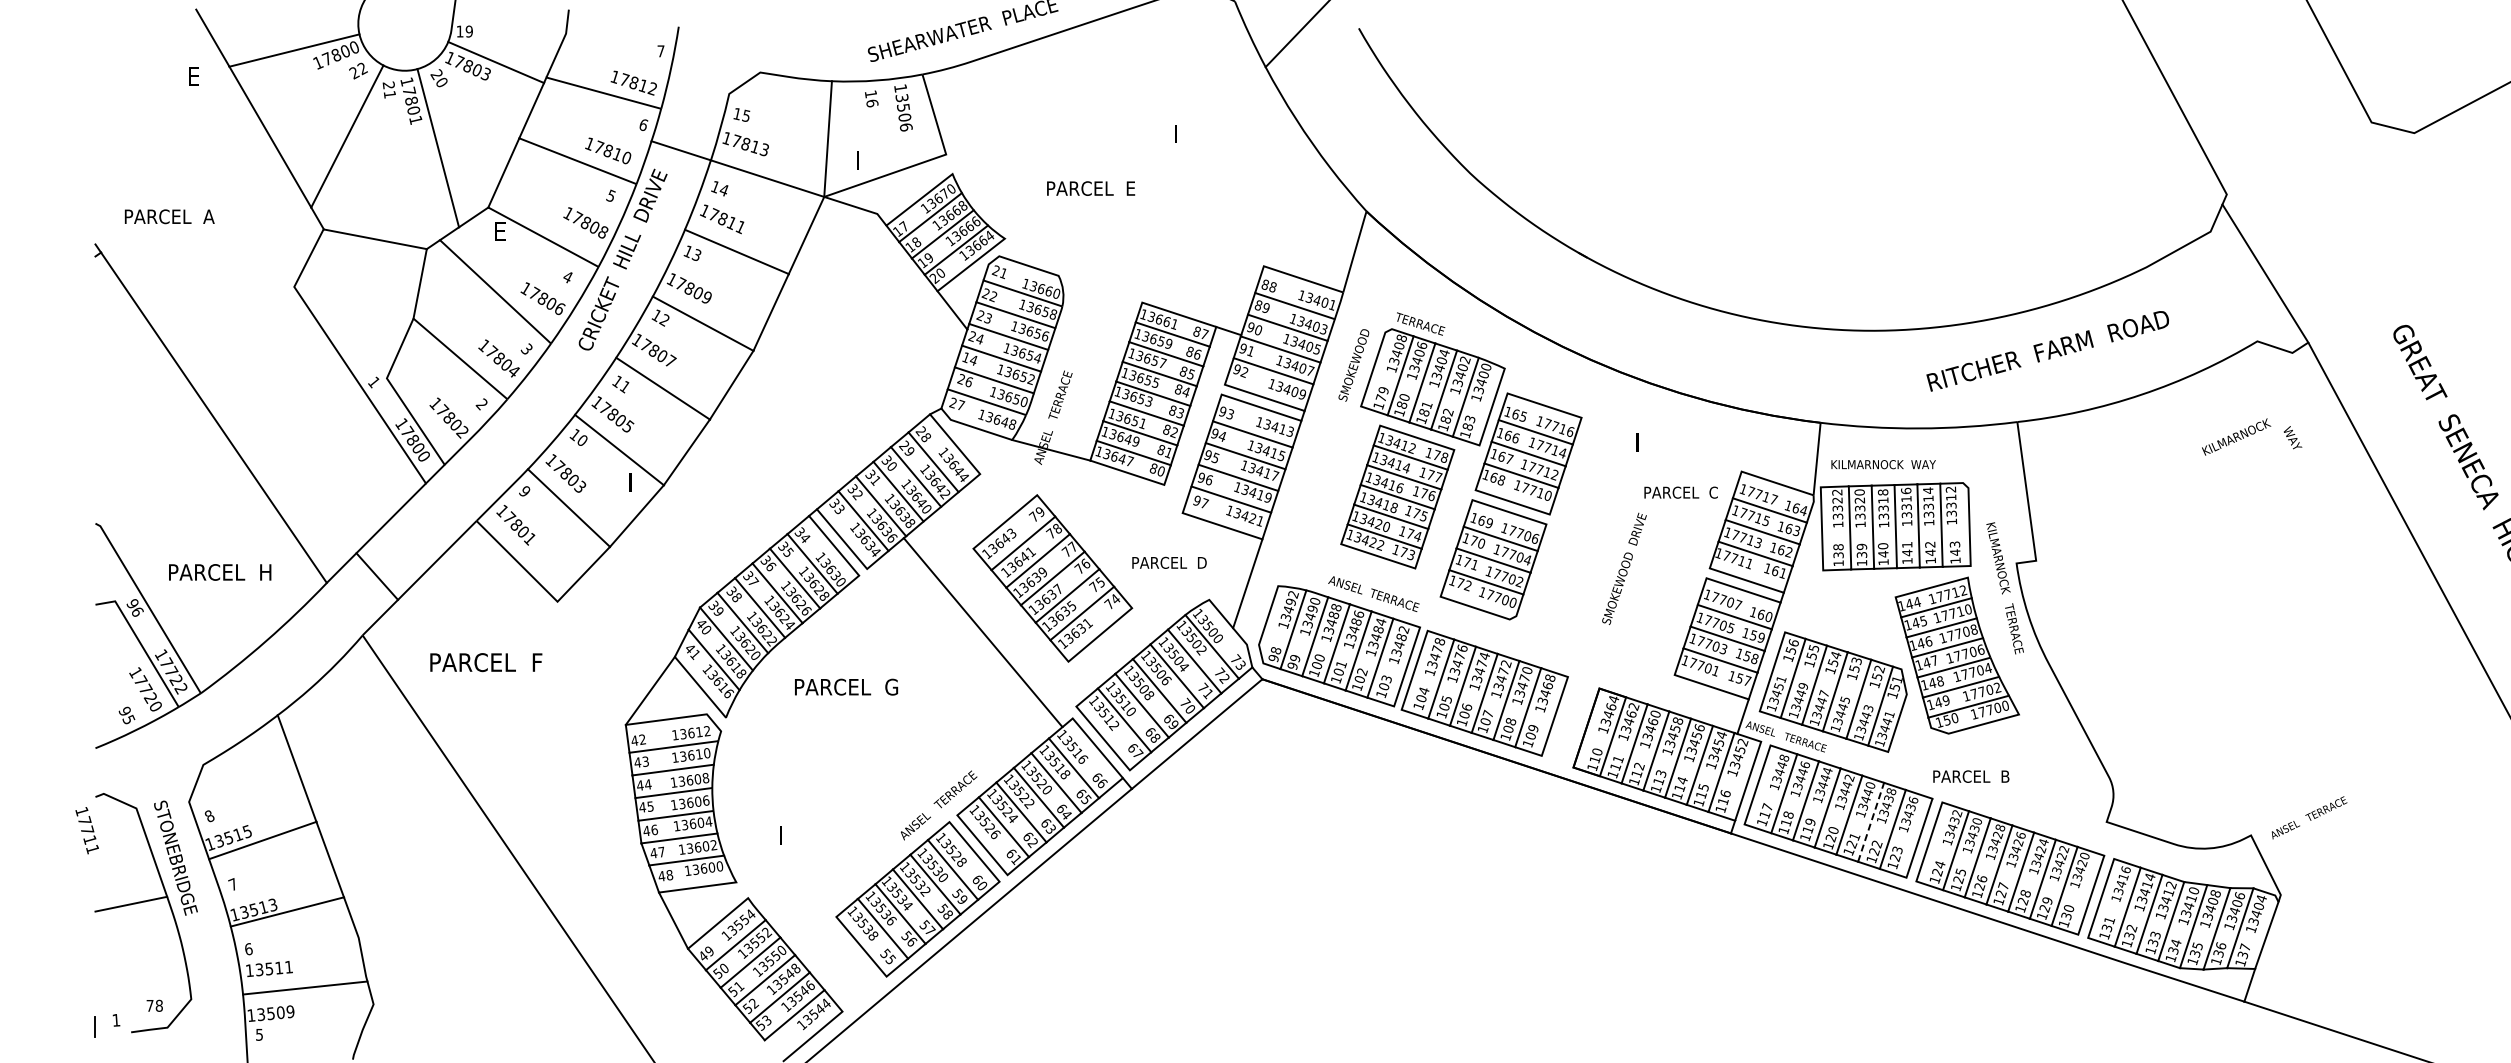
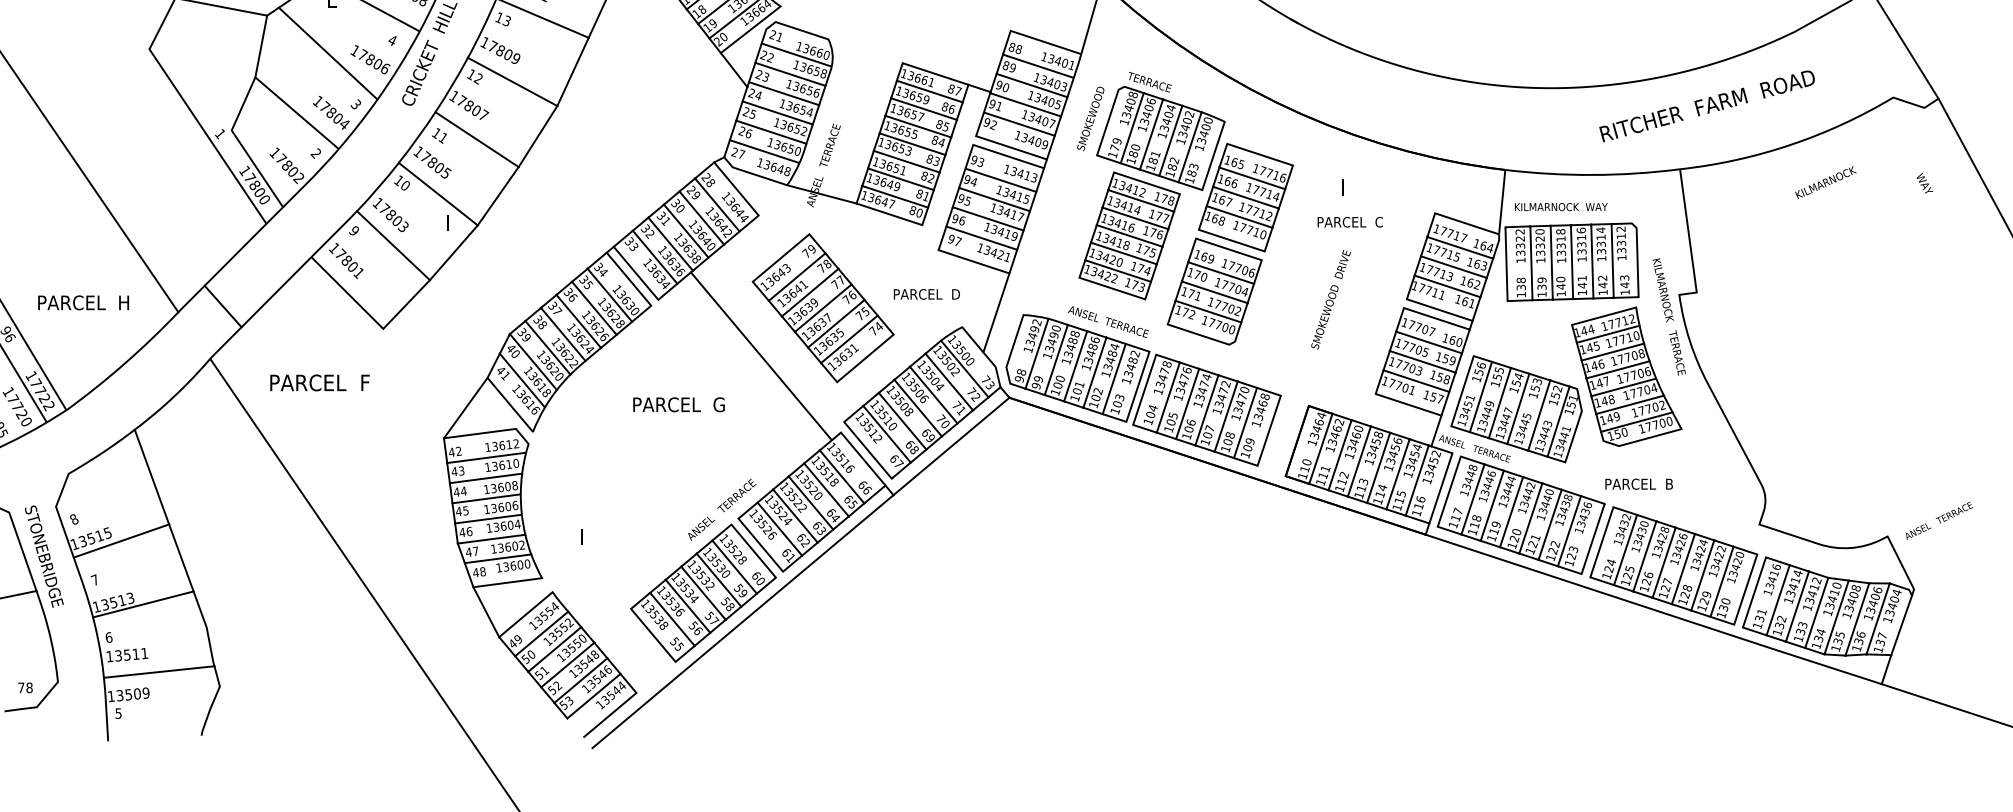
text: (969, 358) -> (749, 112), 14 -> 25
text: (2236, 436) -> (1825, 182), moved
text: (1680, 492) -> (1349, 222), moved
text: (846, 686) -> (679, 404), moved
line: (1871, 822) -> (1550, 524), dashed -> solid

